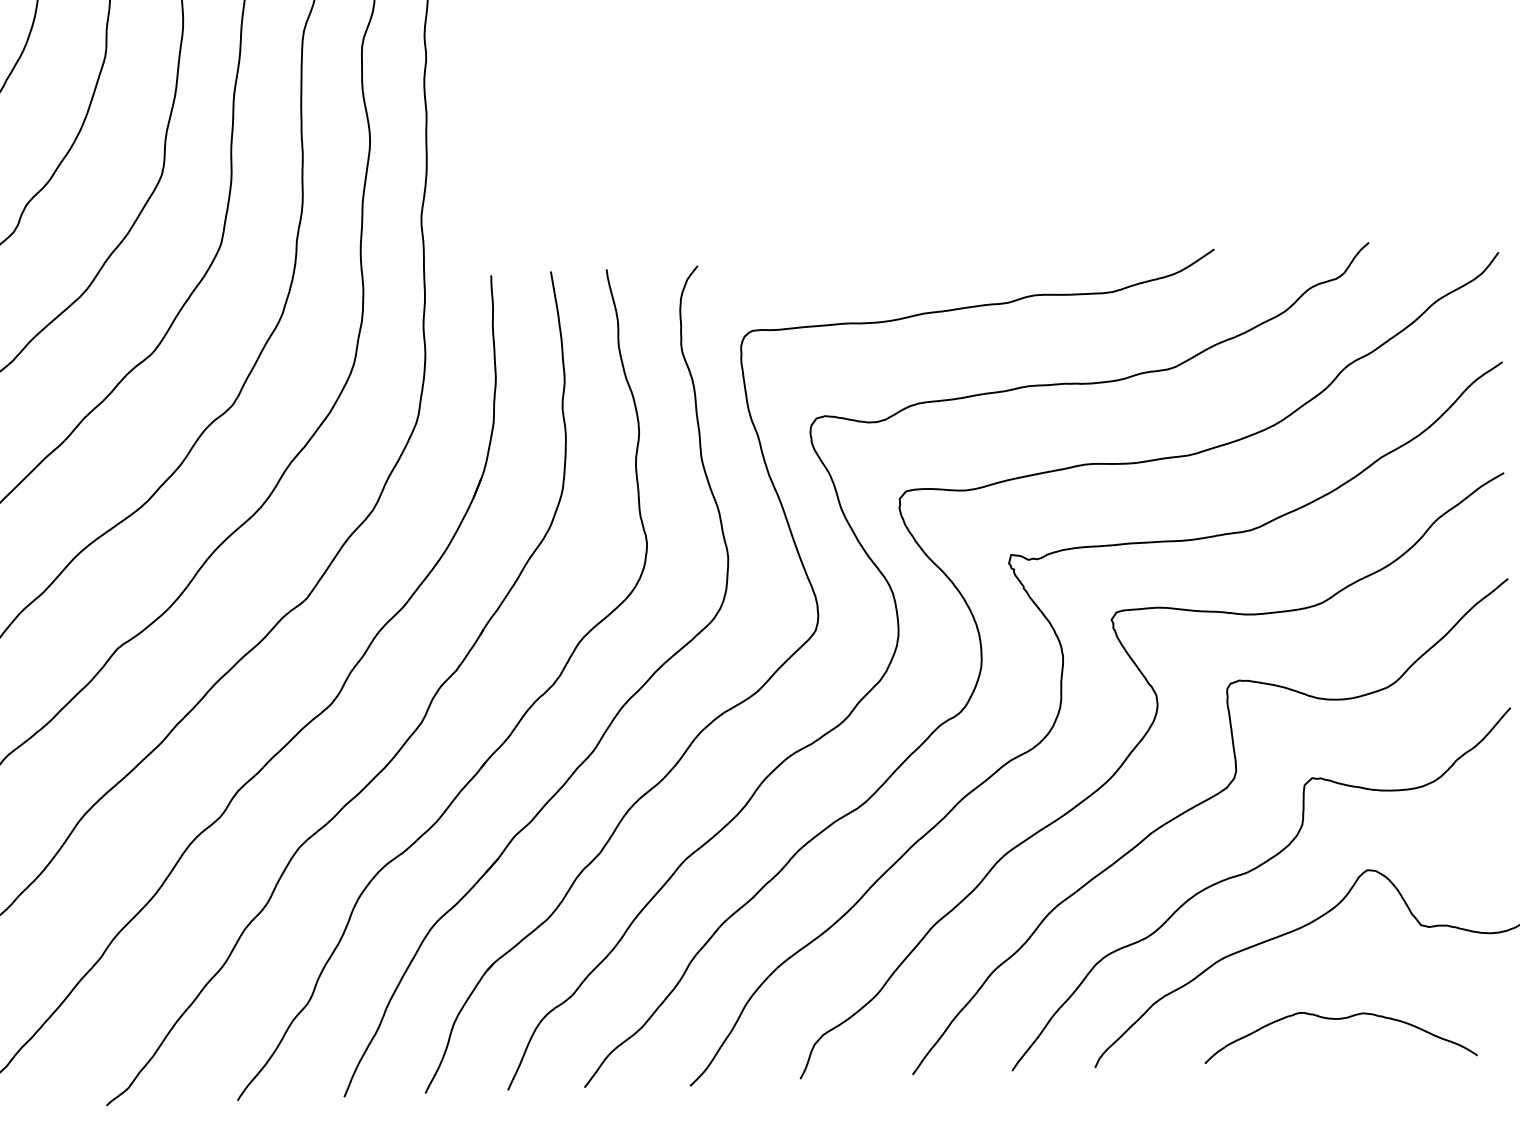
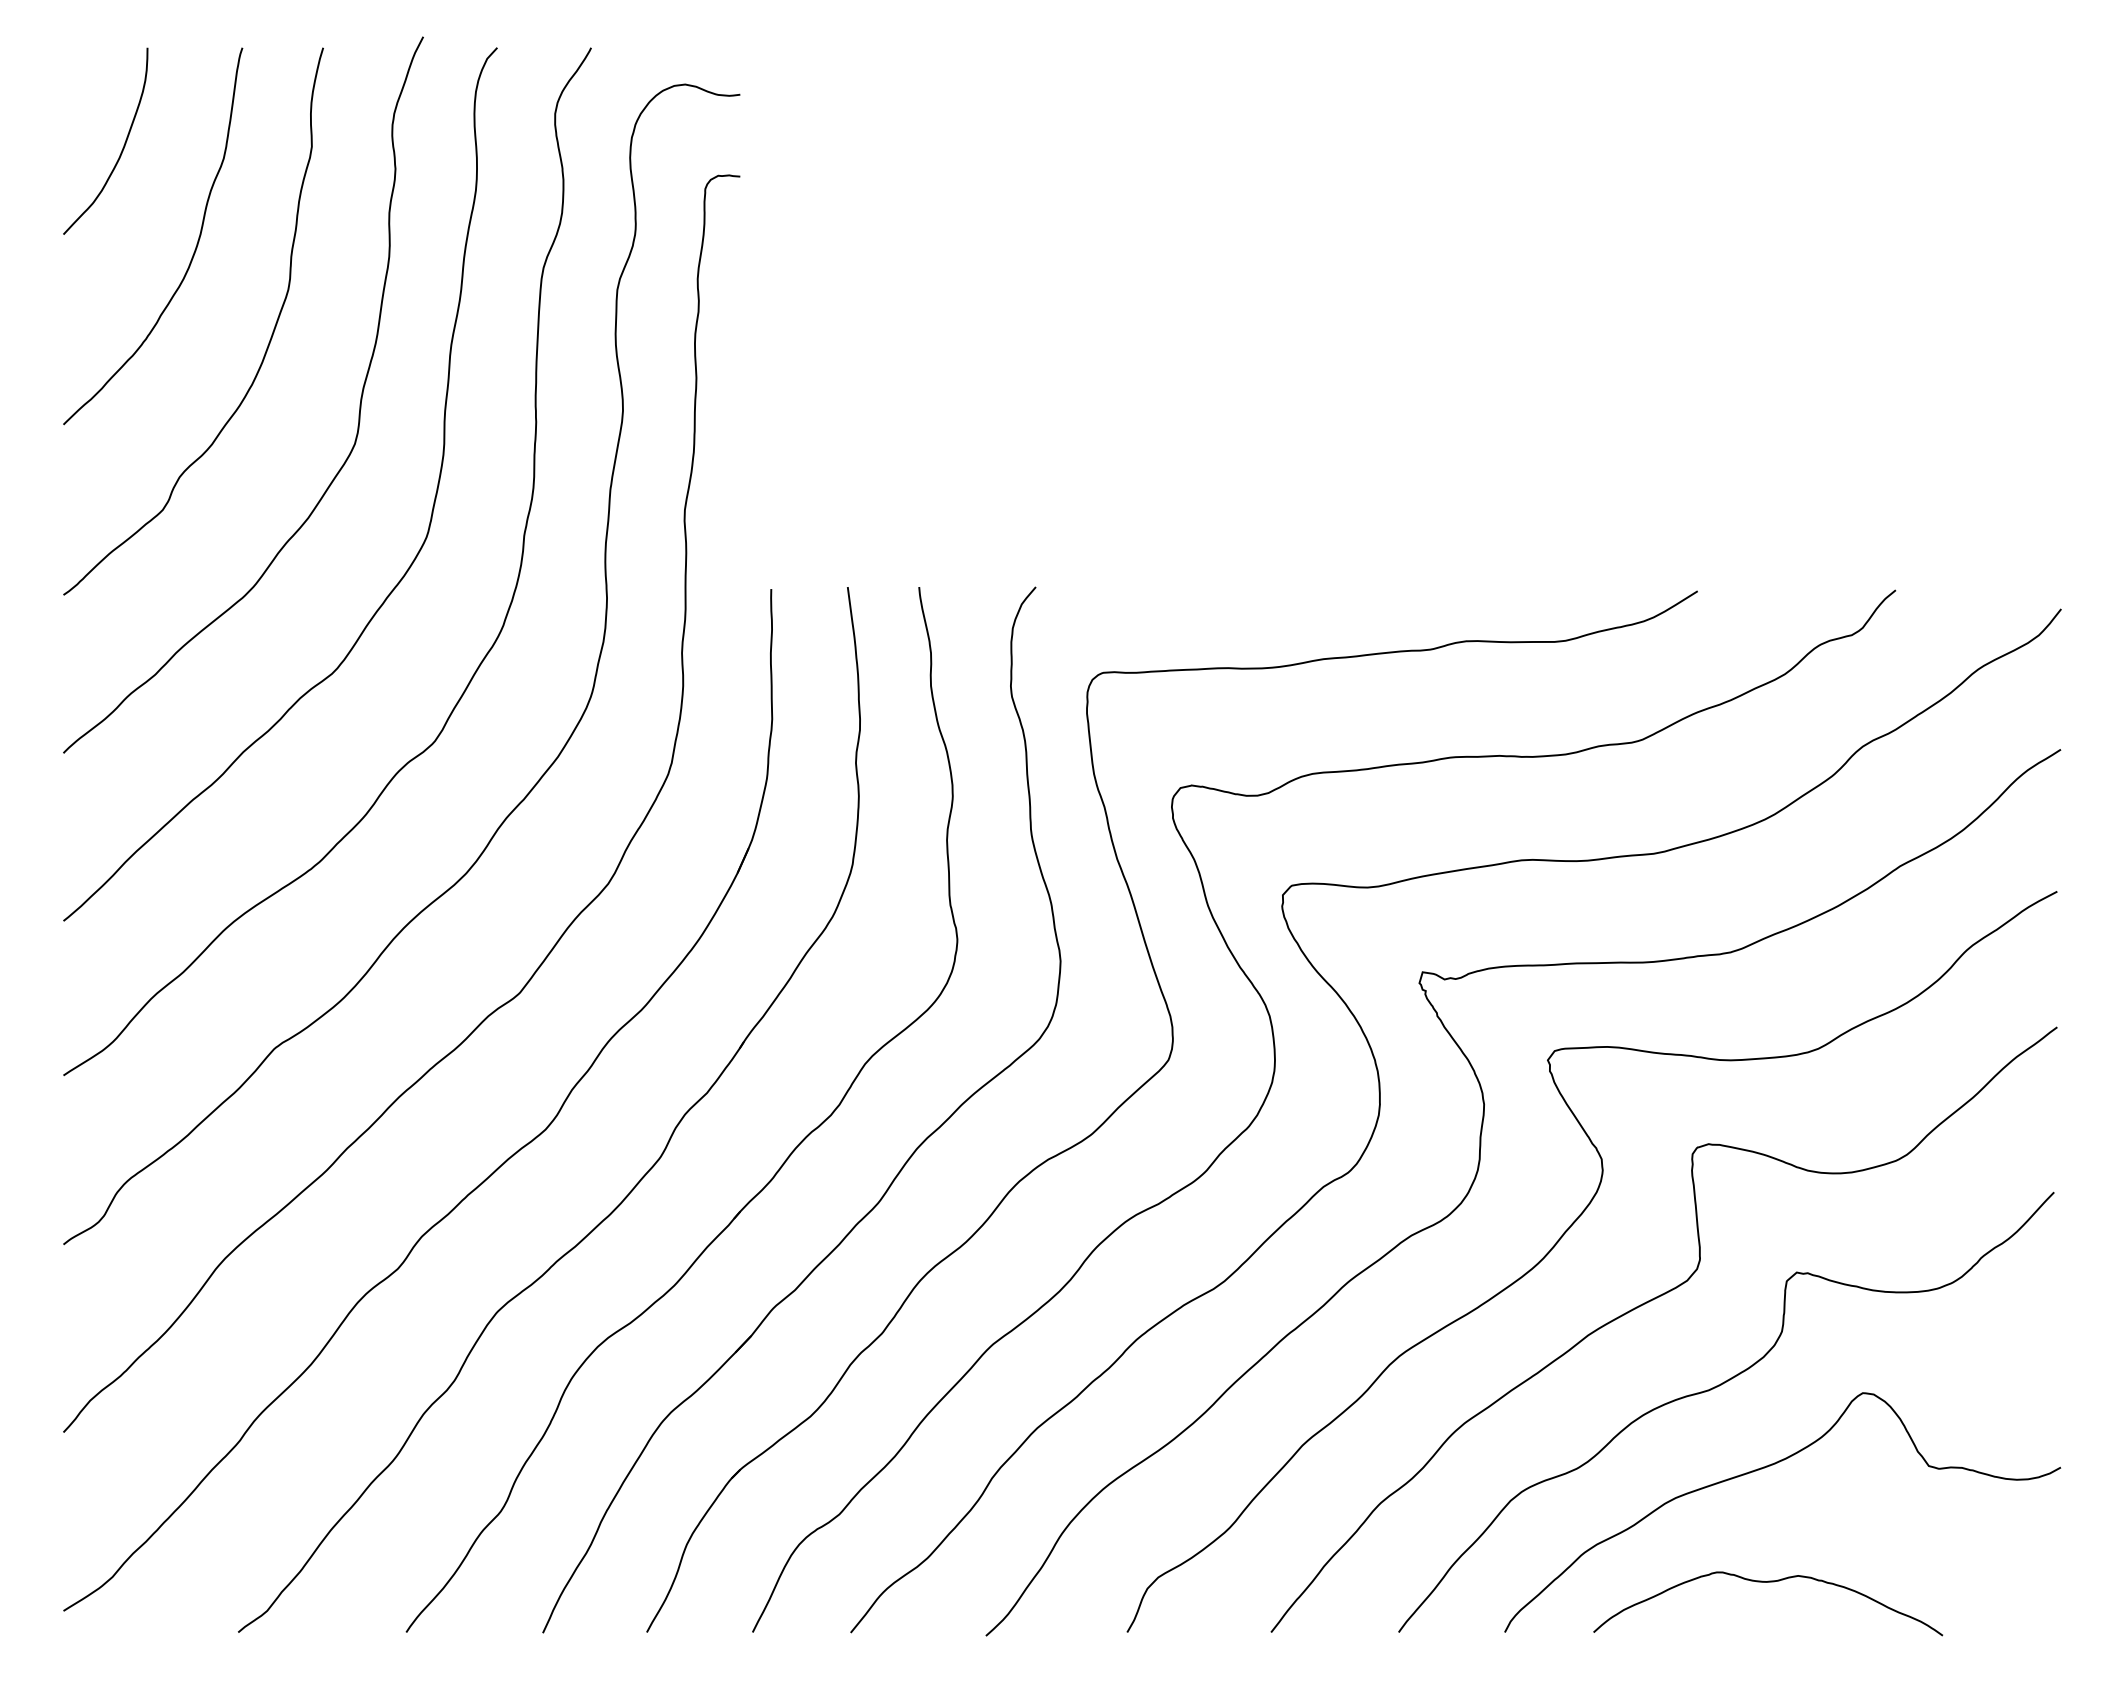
curve: (1339, 1019) -> (1768, 1582), moved

